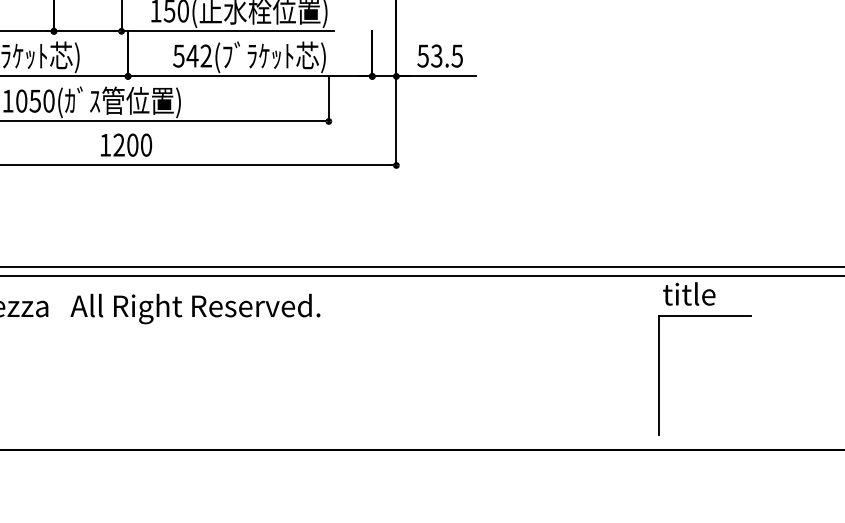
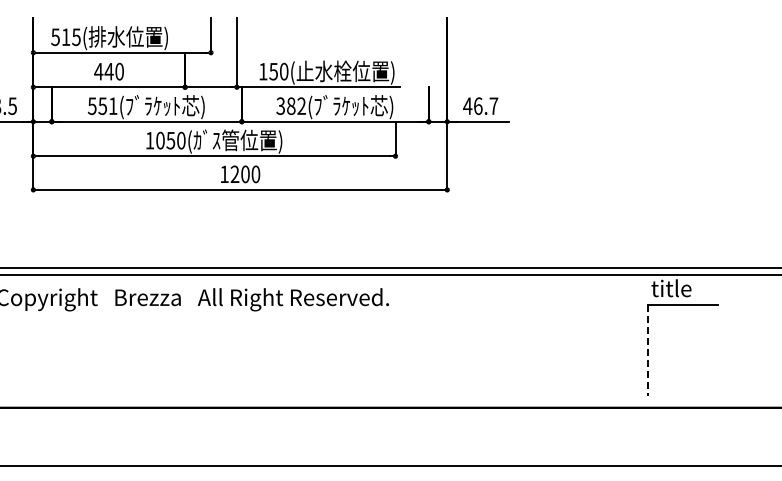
text: (185, 56) -> (285, 106), 542( -> 382(
text: (439, 56) -> (480, 106), 53.5 -> 46.7
line: (659, 375) -> (648, 350), solid -> dashed

